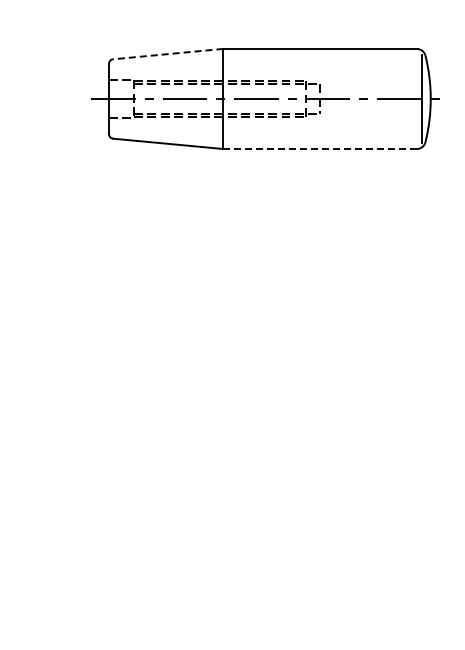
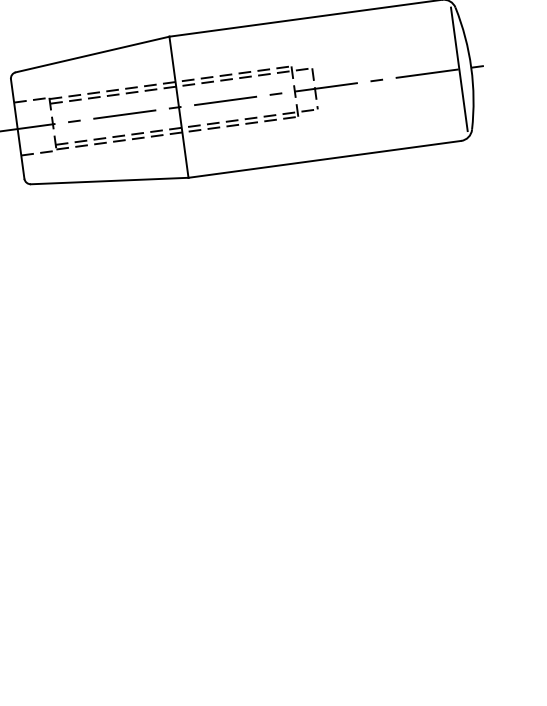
line: (167, 54) -> (91, 55), dashed -> solid
line: (320, 149) -> (325, 159), dashed -> solid

